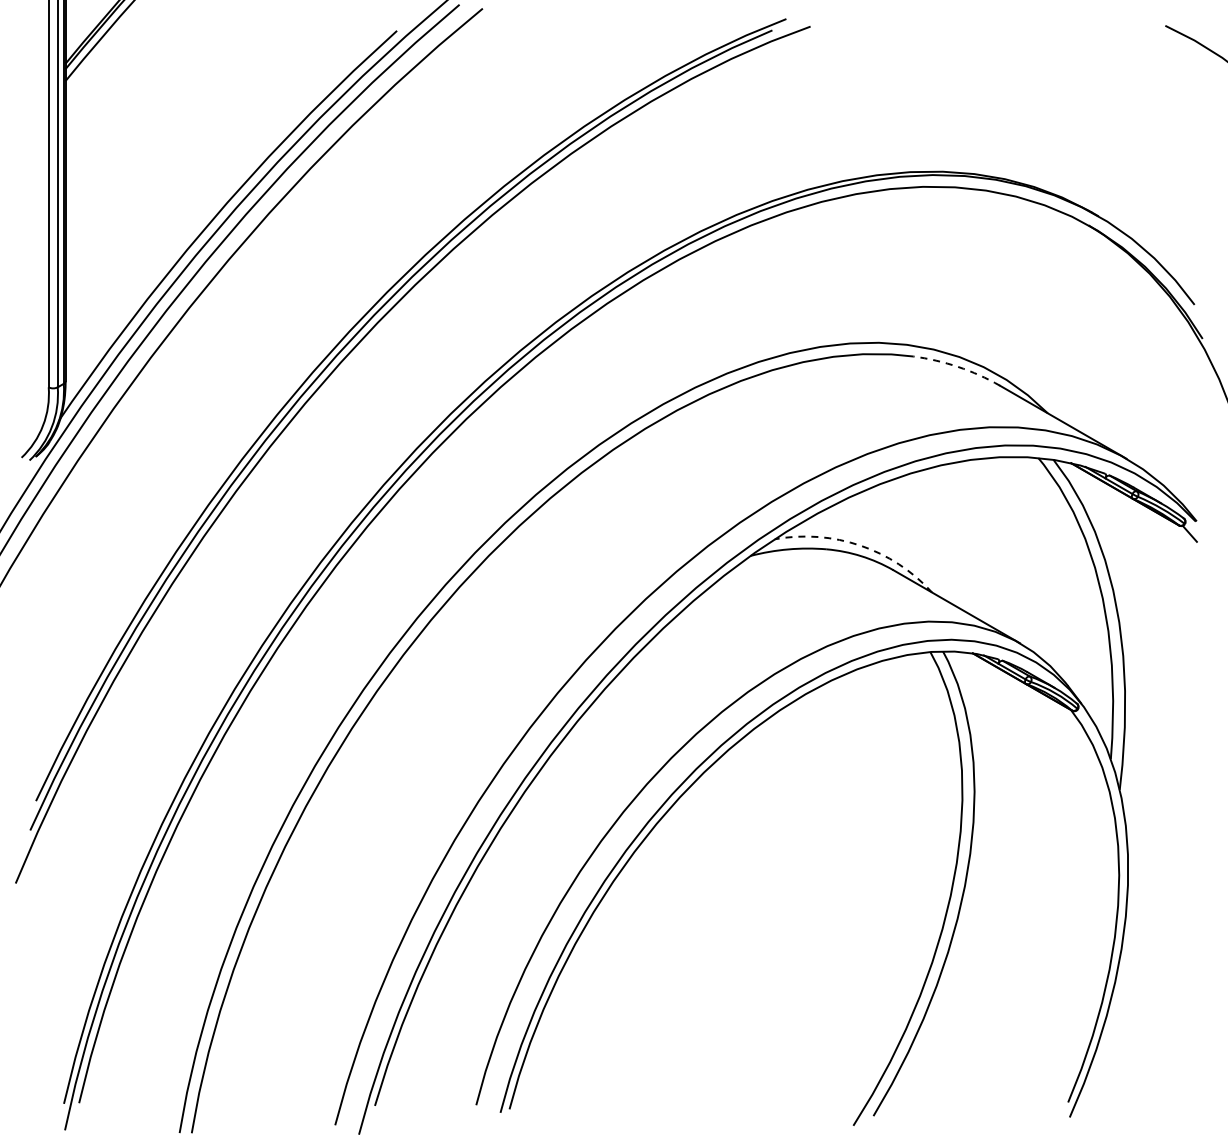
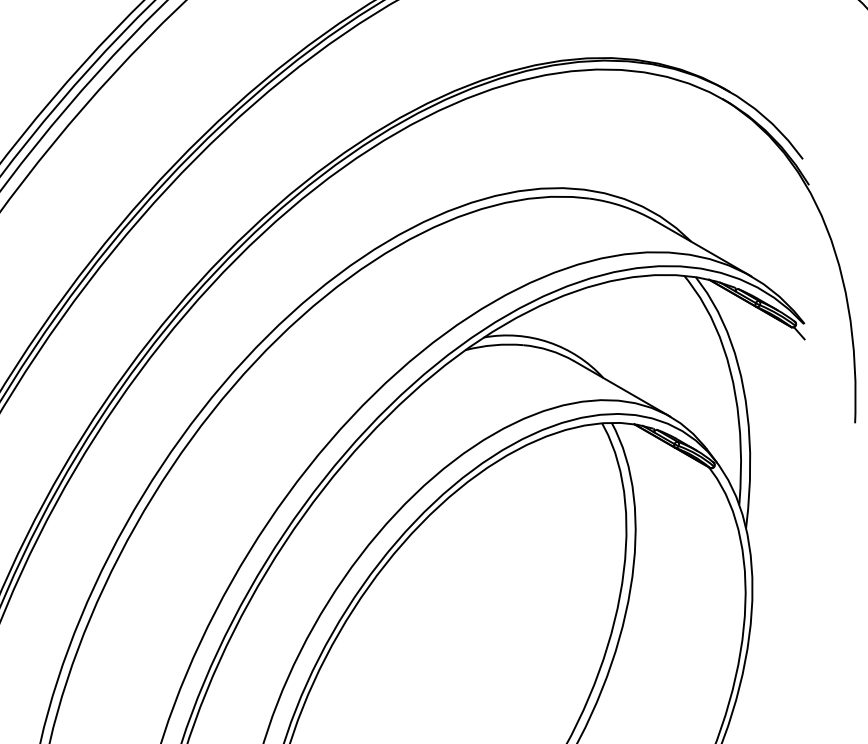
arc: (958, 366) -> (623, 206), dashed -> solid
arc: (860, 545) -> (548, 342), dashed -> solid

